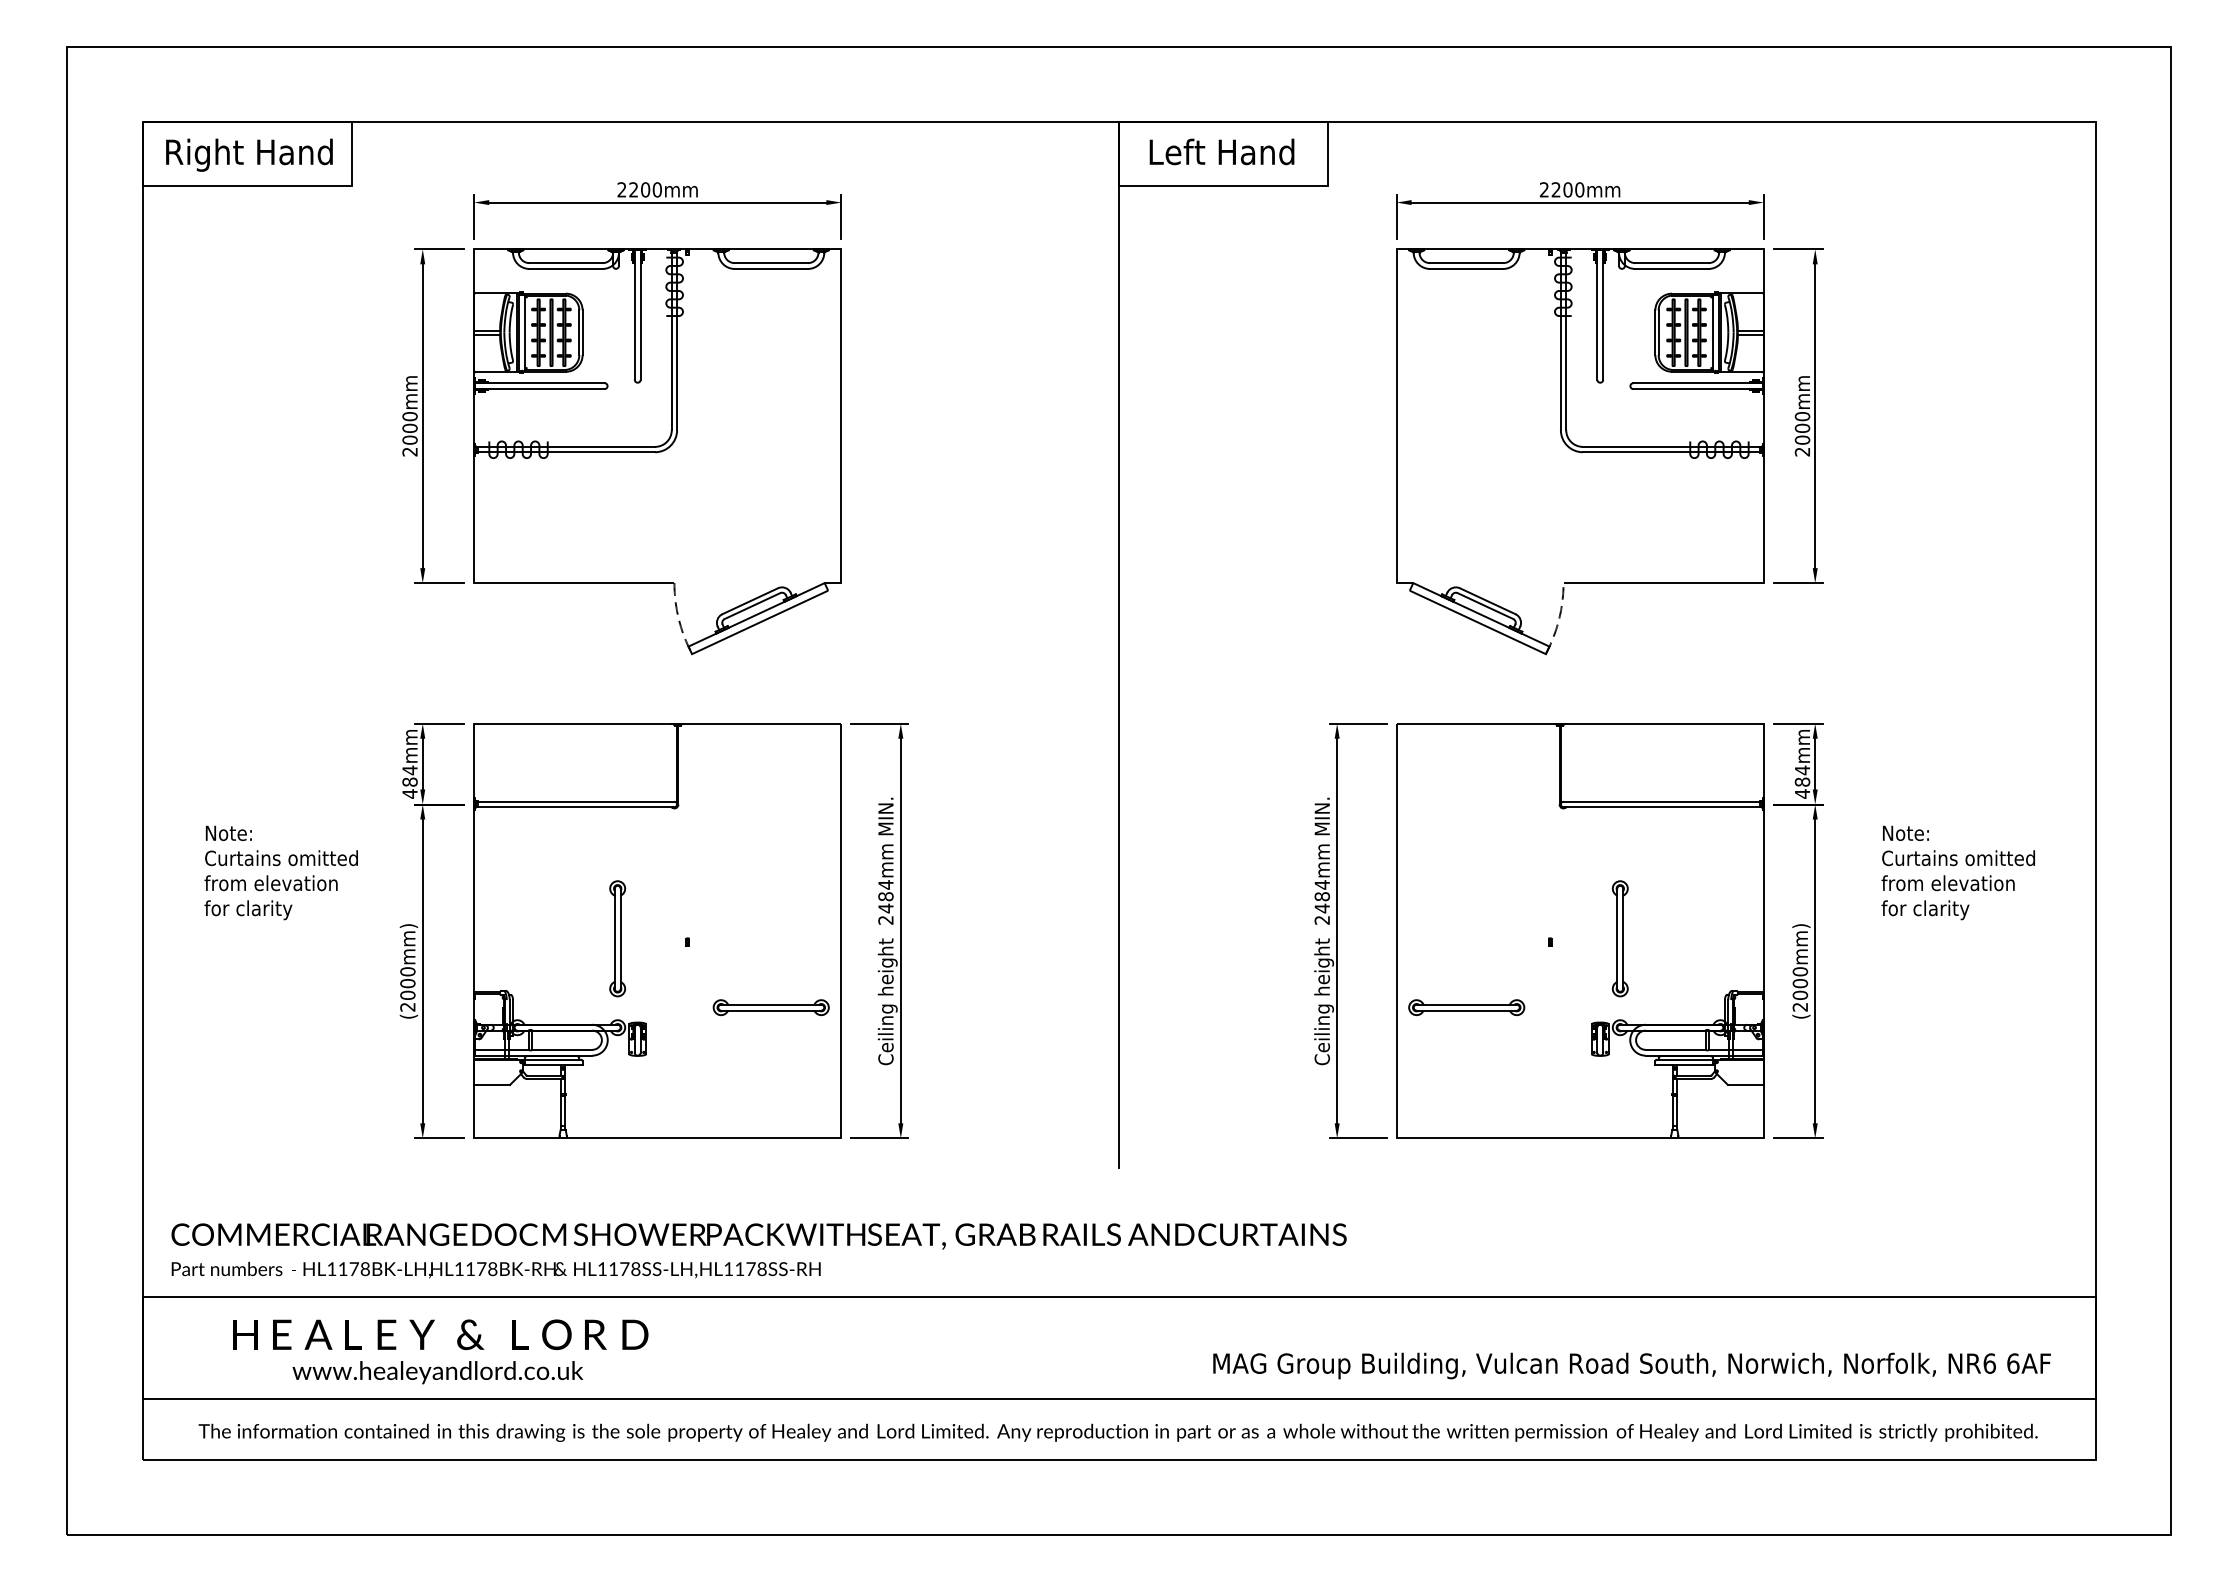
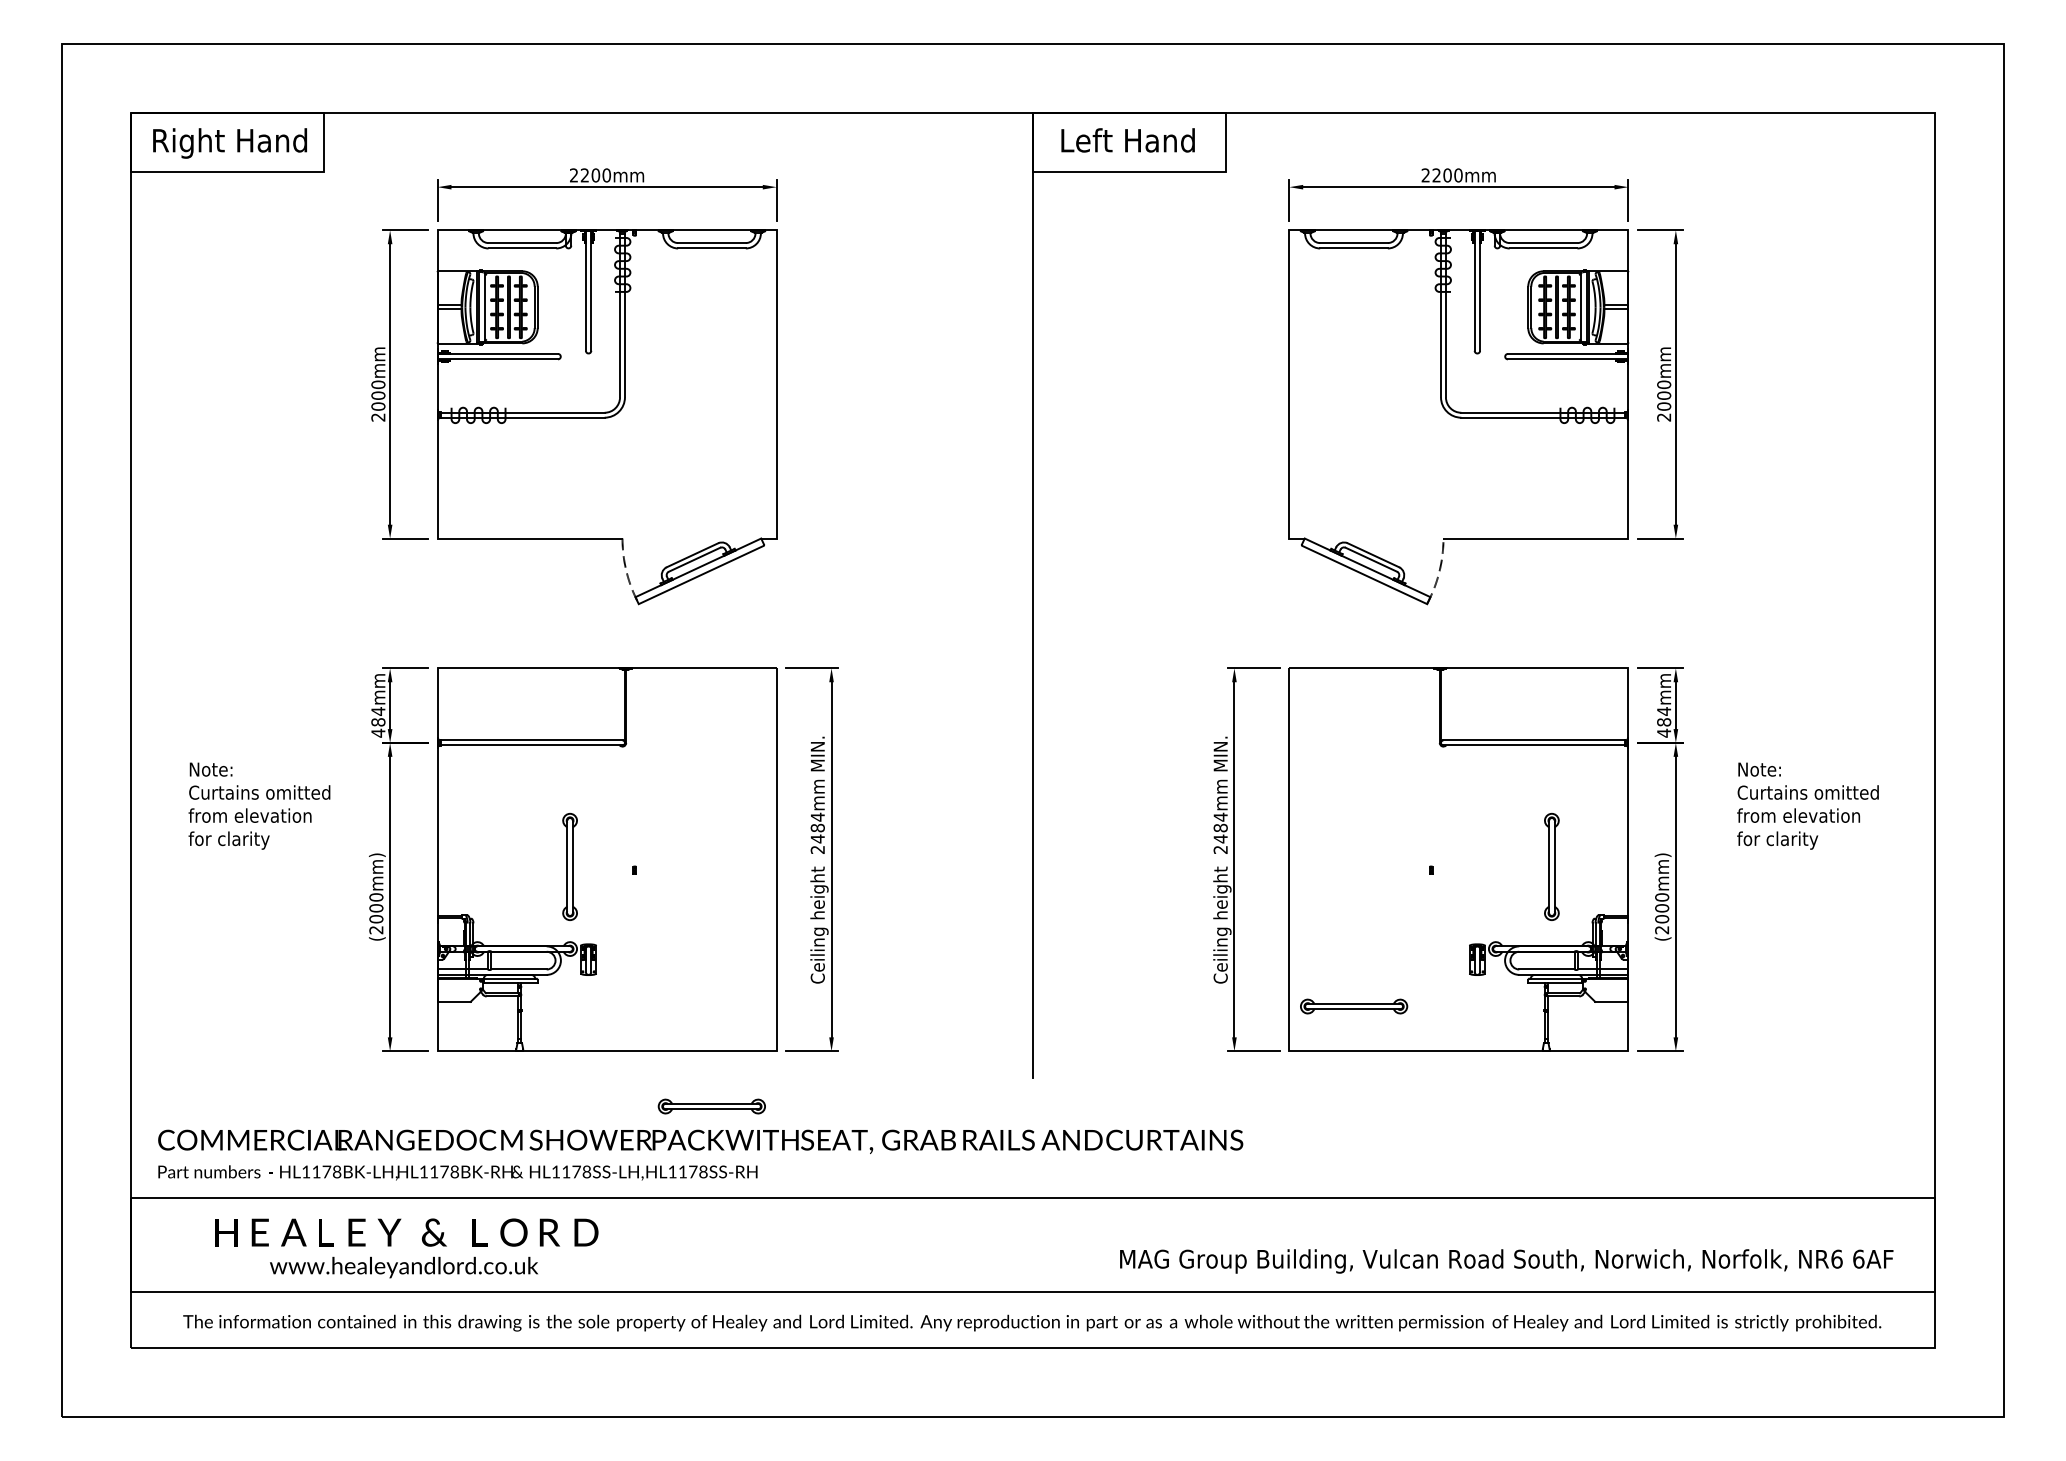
part: (1619, 938) -> (1551, 866), moved
part: (770, 1007) -> (711, 1106), moved
part: (1467, 1007) -> (1354, 1006), moved

